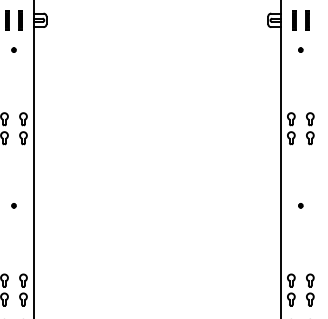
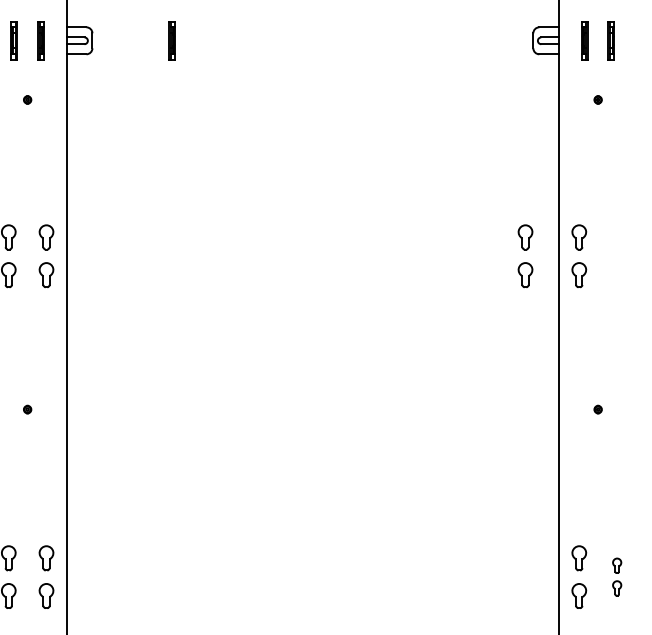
line: (86, 20) -> (171, 41), added
part: (310, 128) -> (525, 255), moved
part: (310, 289) -> (617, 576), size x0.6

